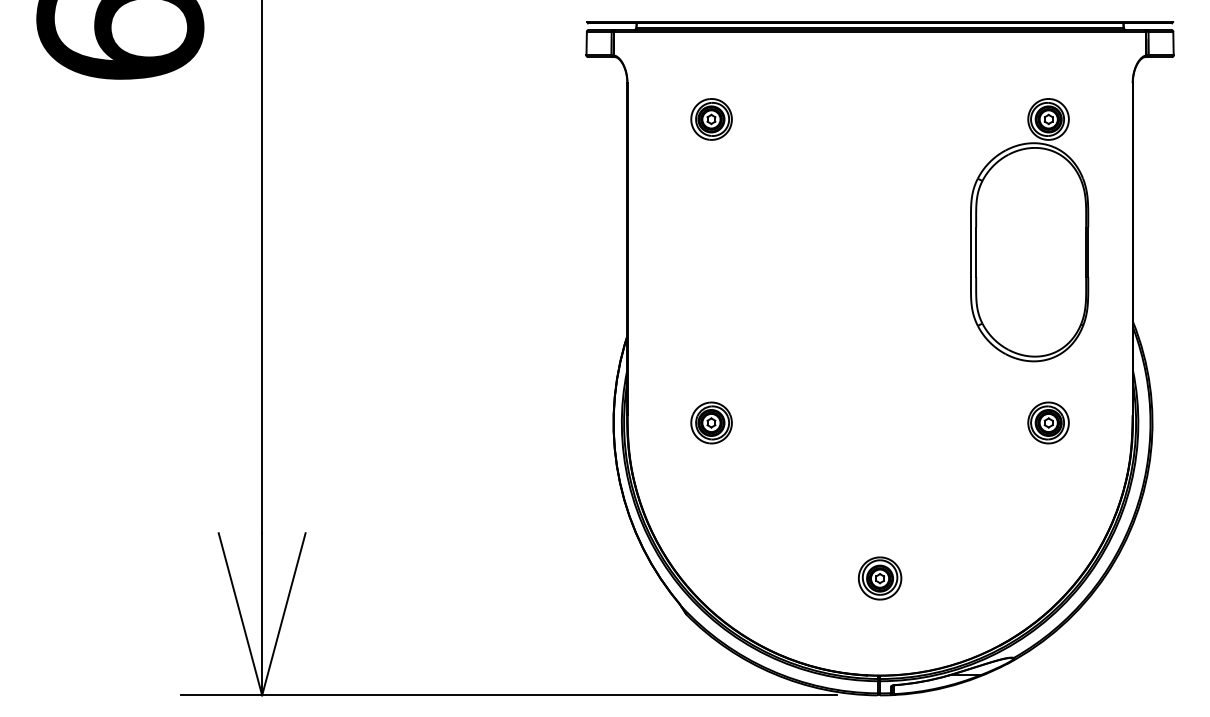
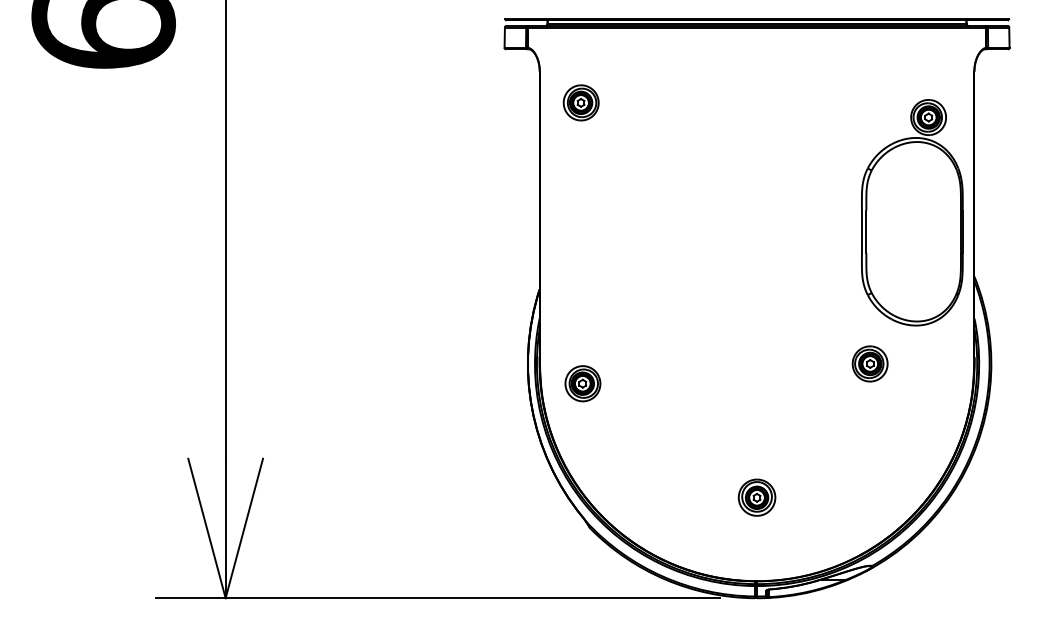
part: (711, 119) -> (581, 102), moved
part: (1029, 230) -> (912, 213), moved
part: (711, 422) -> (582, 383), moved
part: (1048, 422) -> (870, 363), moved

